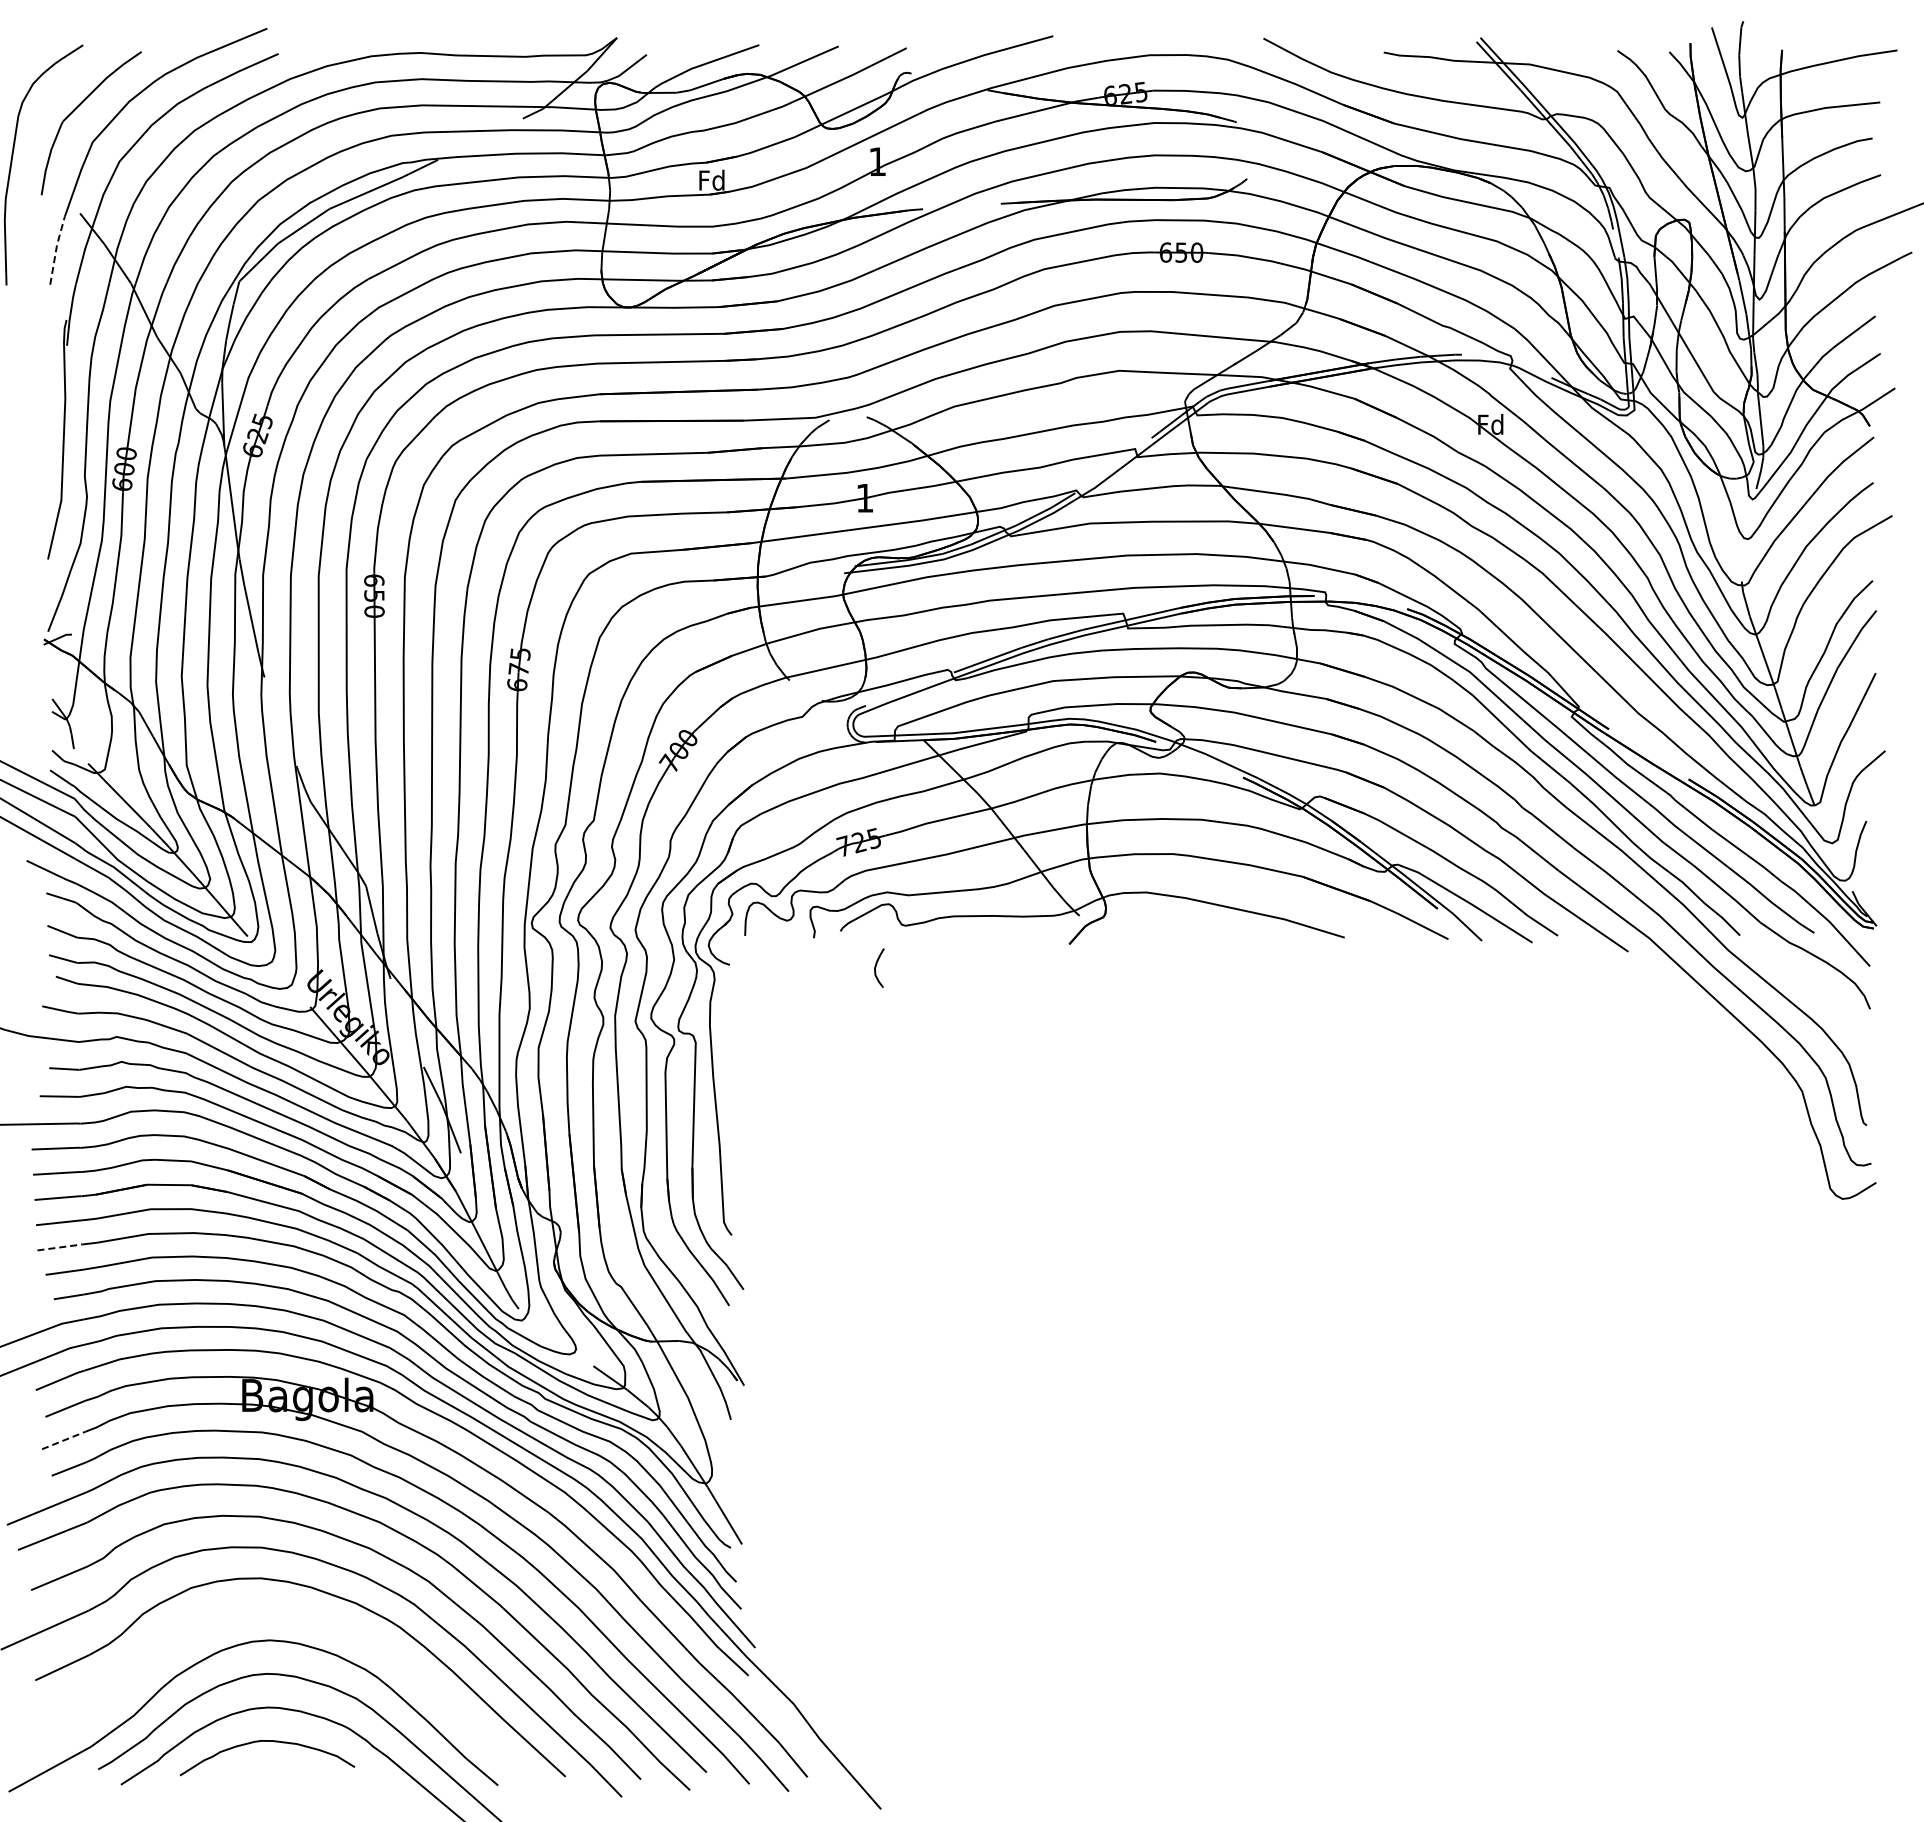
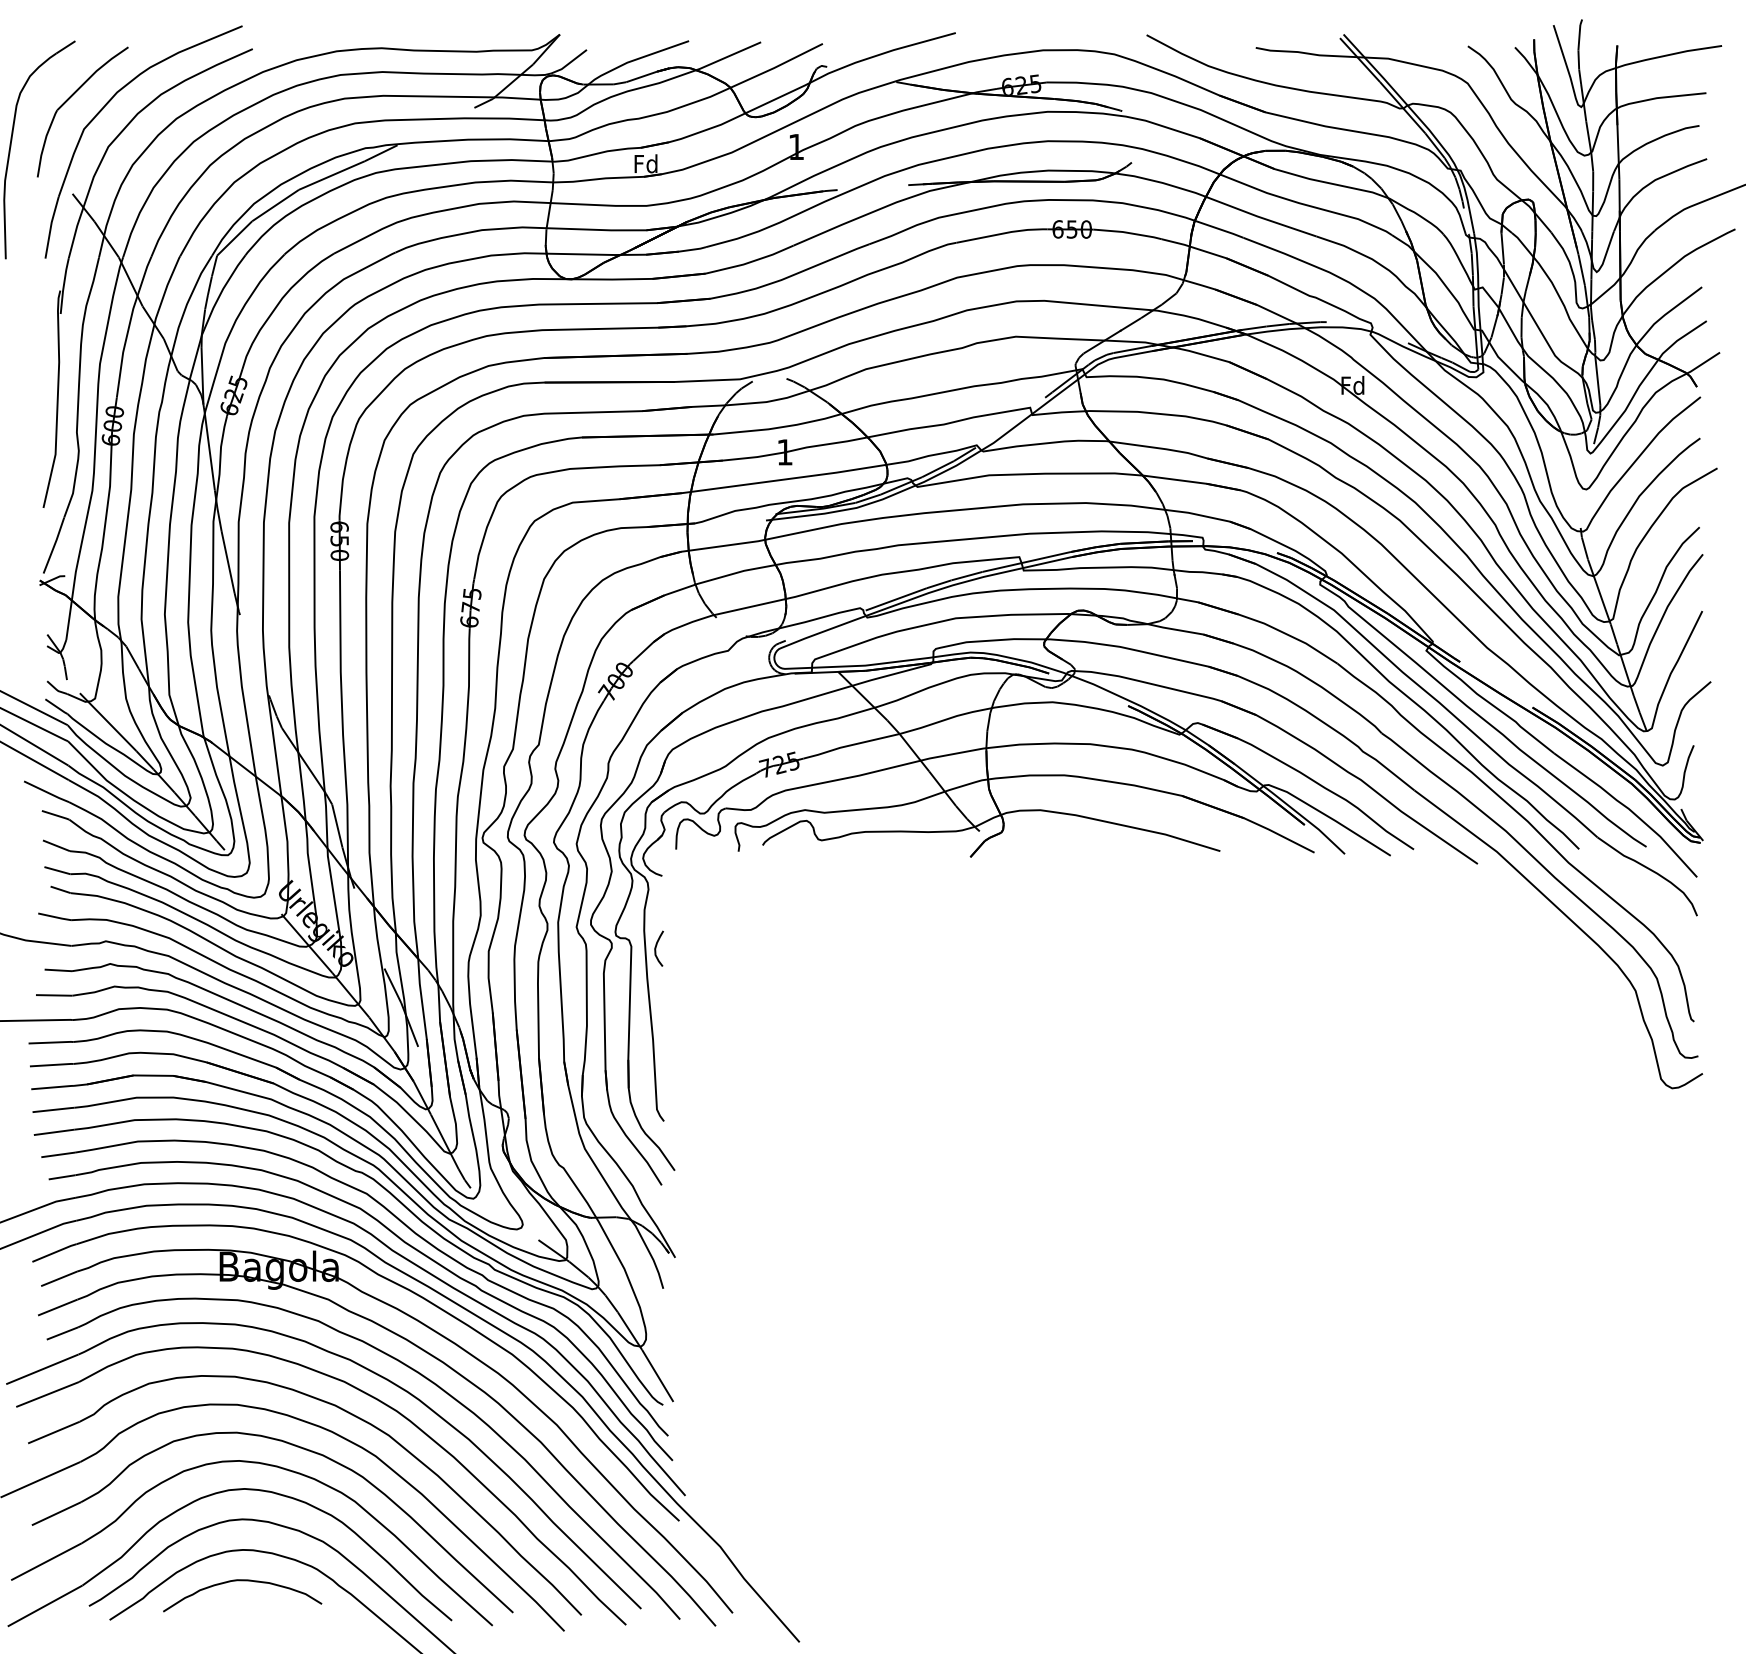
line: (56, 249) -> (51, 226), dashed -> solid
curve: (876, 967) -> (656, 948), moved
line: (59, 1247) -> (53, 1132), dashed -> solid
line: (63, 1440) -> (57, 1307), dashed -> solid
part: (293, 1614) -> (266, 1465), added

